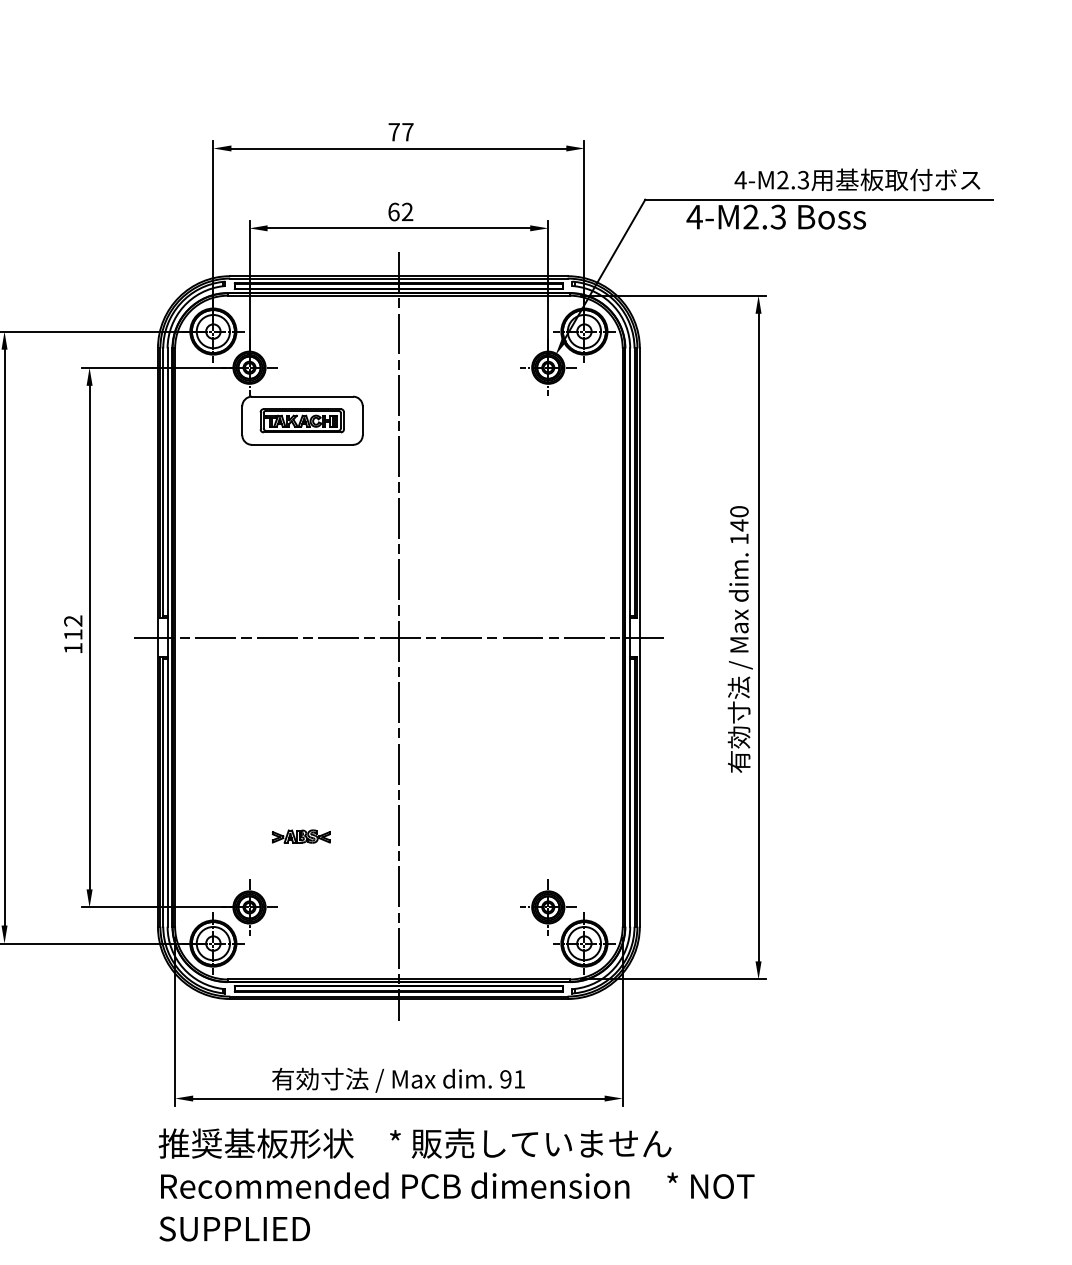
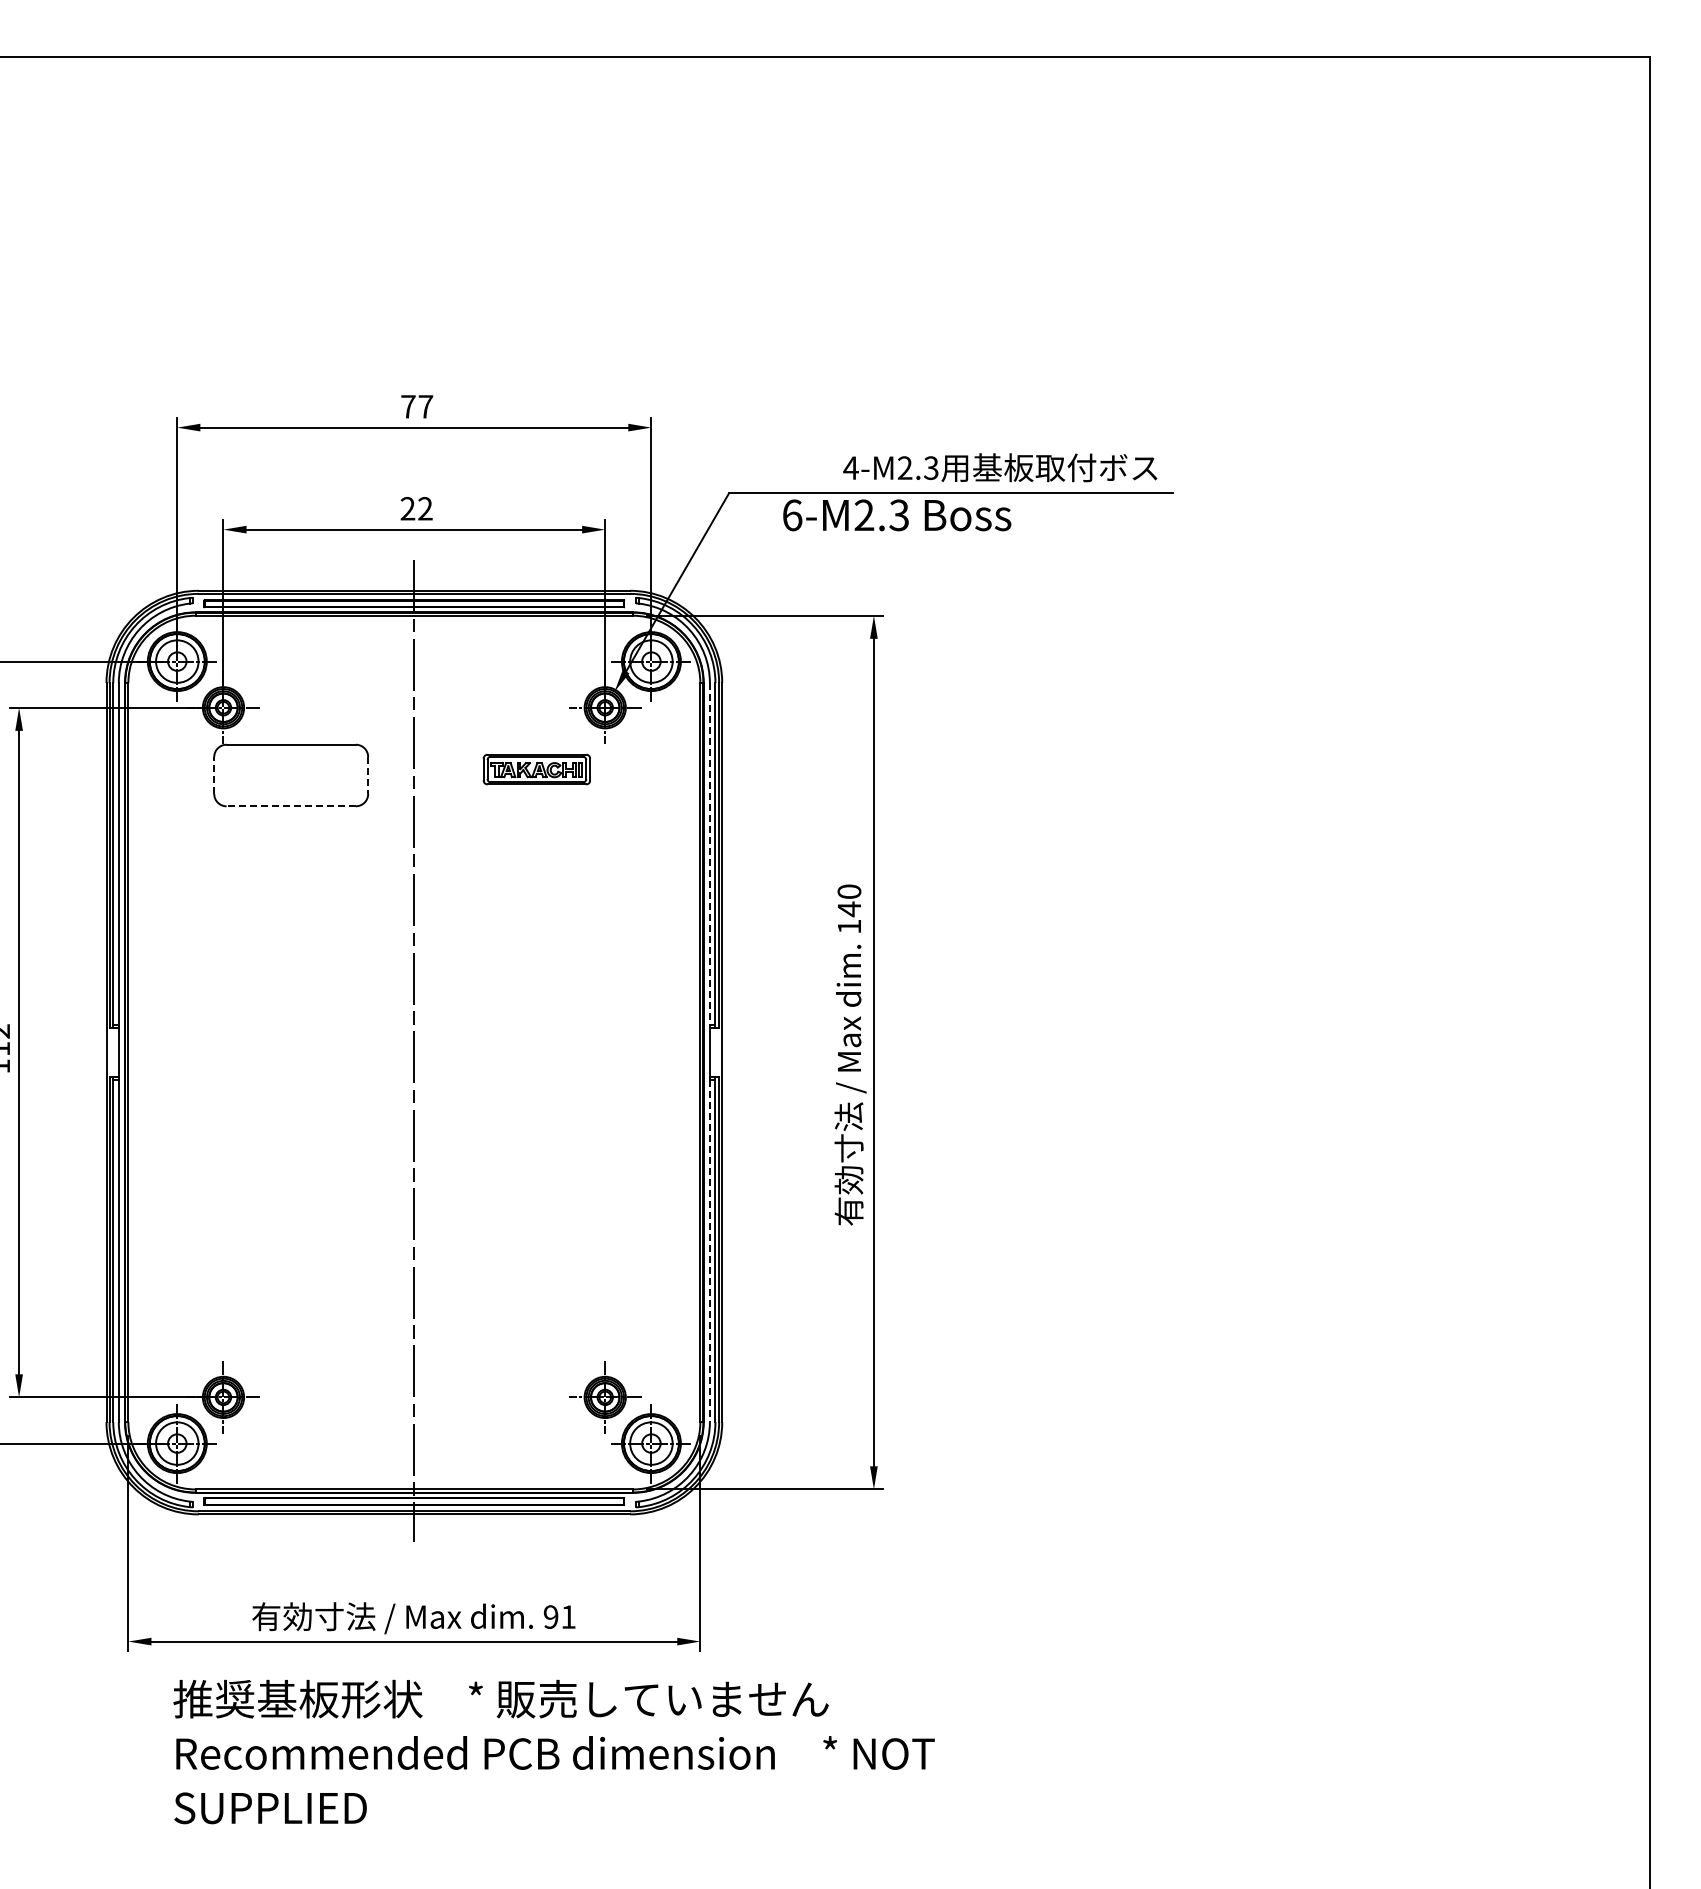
text: (393, 211) -> (407, 508), 62 -> 22
text: (694, 217) -> (791, 515), 4-M2.3 -> 6-M2.3
line: (242, 420) -> (214, 775), solid -> dashed
part: (301, 420) -> (536, 769), moved
line: (363, 421) -> (368, 776), solid -> dashed
line: (302, 445) -> (291, 806), solid -> dashed
line: (629, 482) -> (709, 854), solid -> dashed
line: (399, 637) -> (414, 1052), removed
line: (629, 793) -> (709, 1251), solid -> dashed
part: (301, 836) -> (289, 1306), removed
text: (456, 1184) -> (553, 1751), moved

